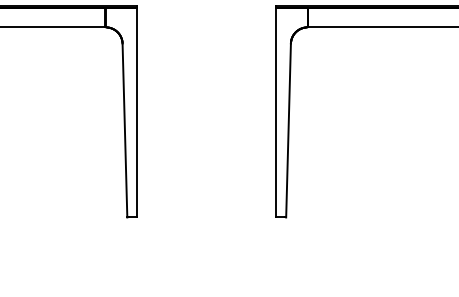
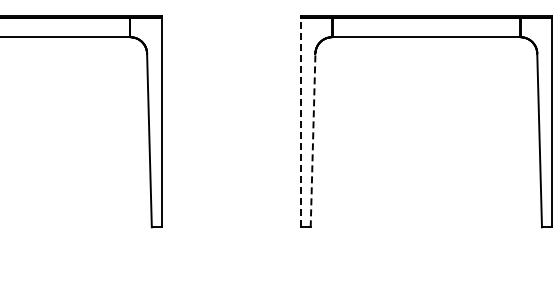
line: (275, 112) -> (300, 122), solid -> dashed
line: (288, 130) -> (313, 140), solid -> dashed

